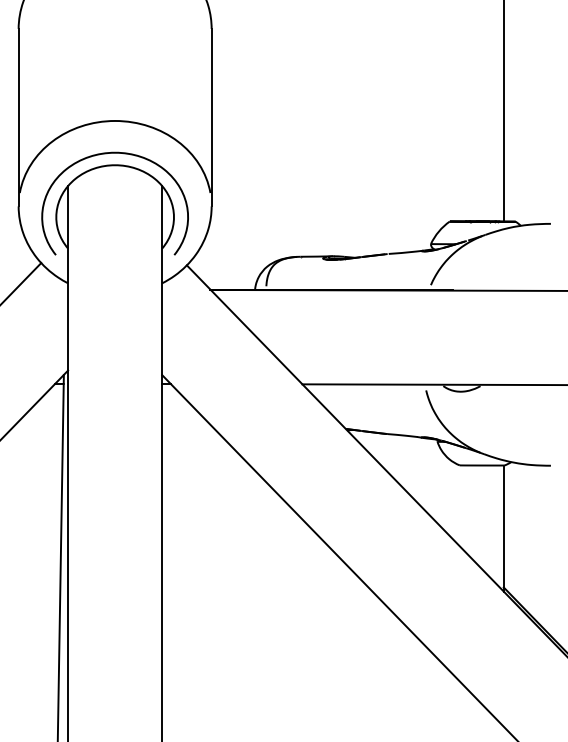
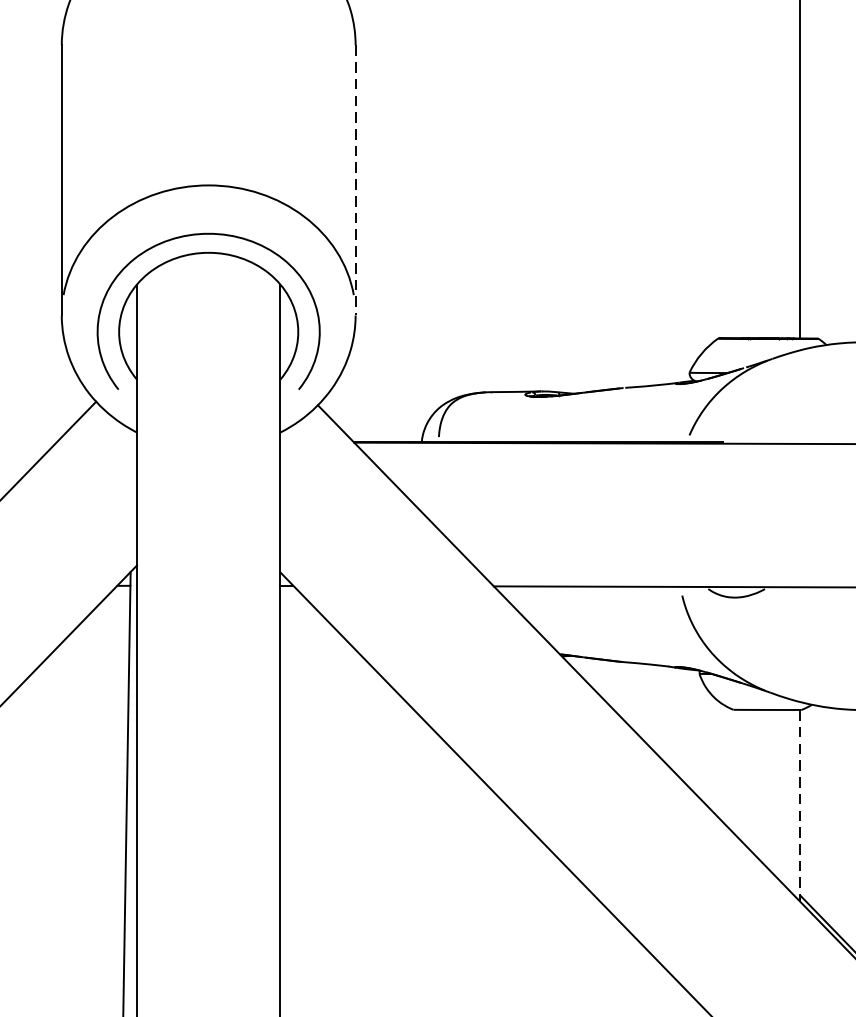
line: (211, 117) -> (355, 180), solid -> dashed
line: (503, 529) -> (799, 807), solid -> dashed

